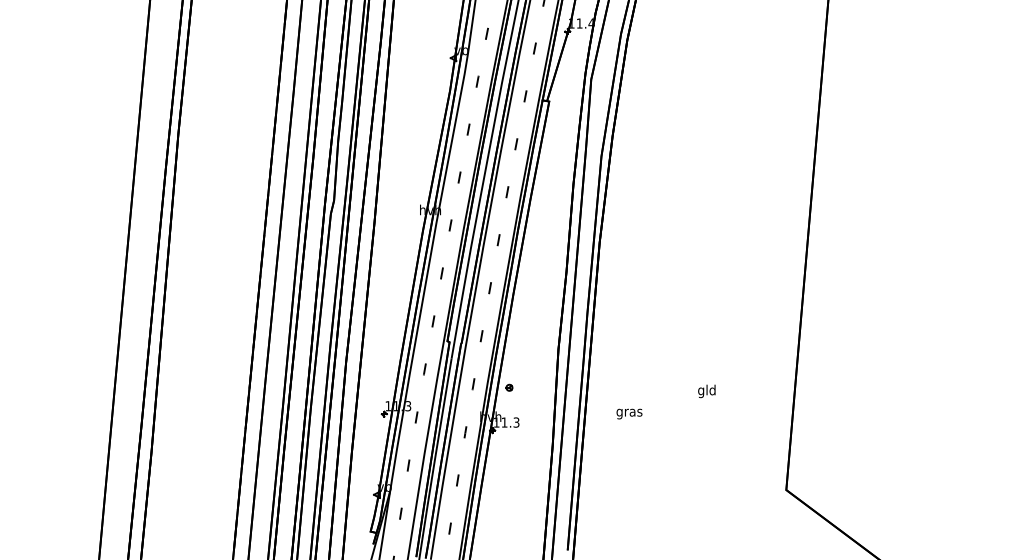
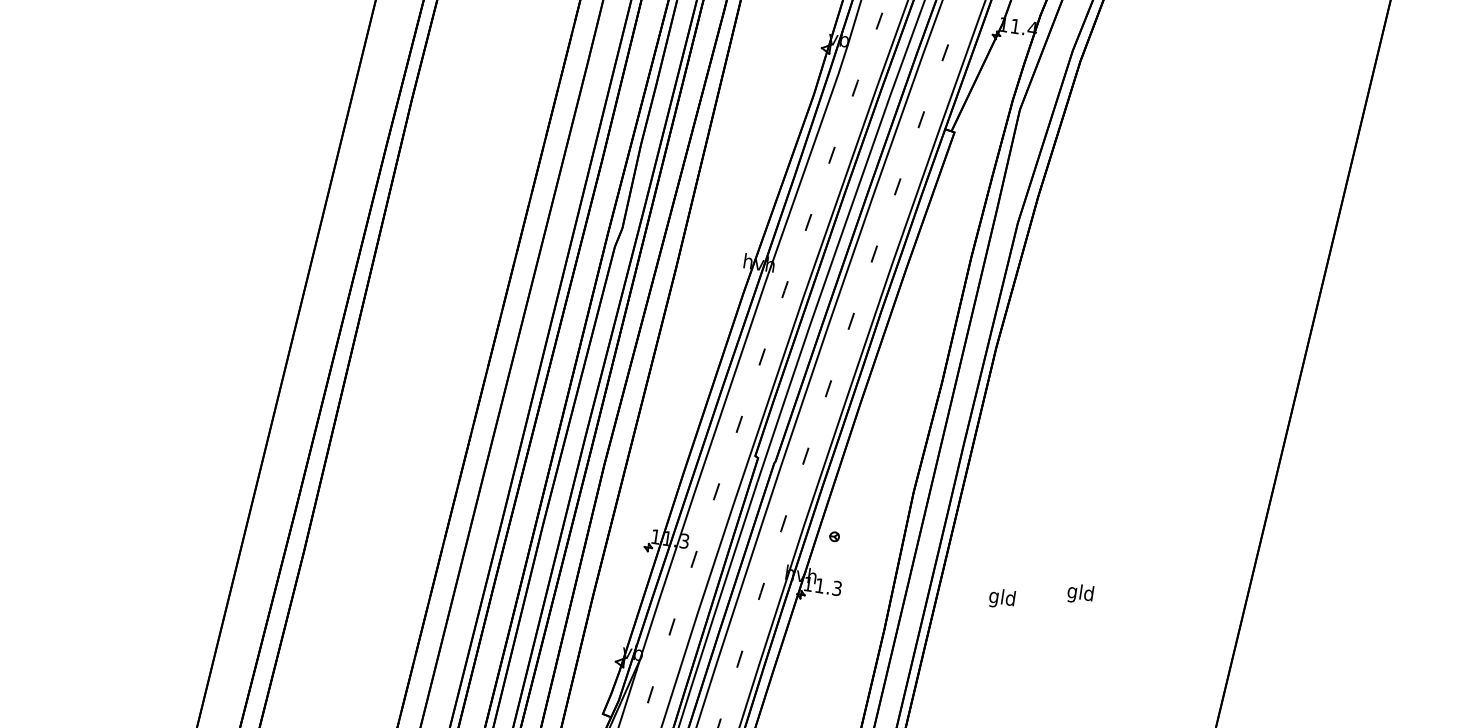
text: (706, 391) -> (1079, 594), moved
text: (629, 412) -> (1002, 598), gras -> gld

